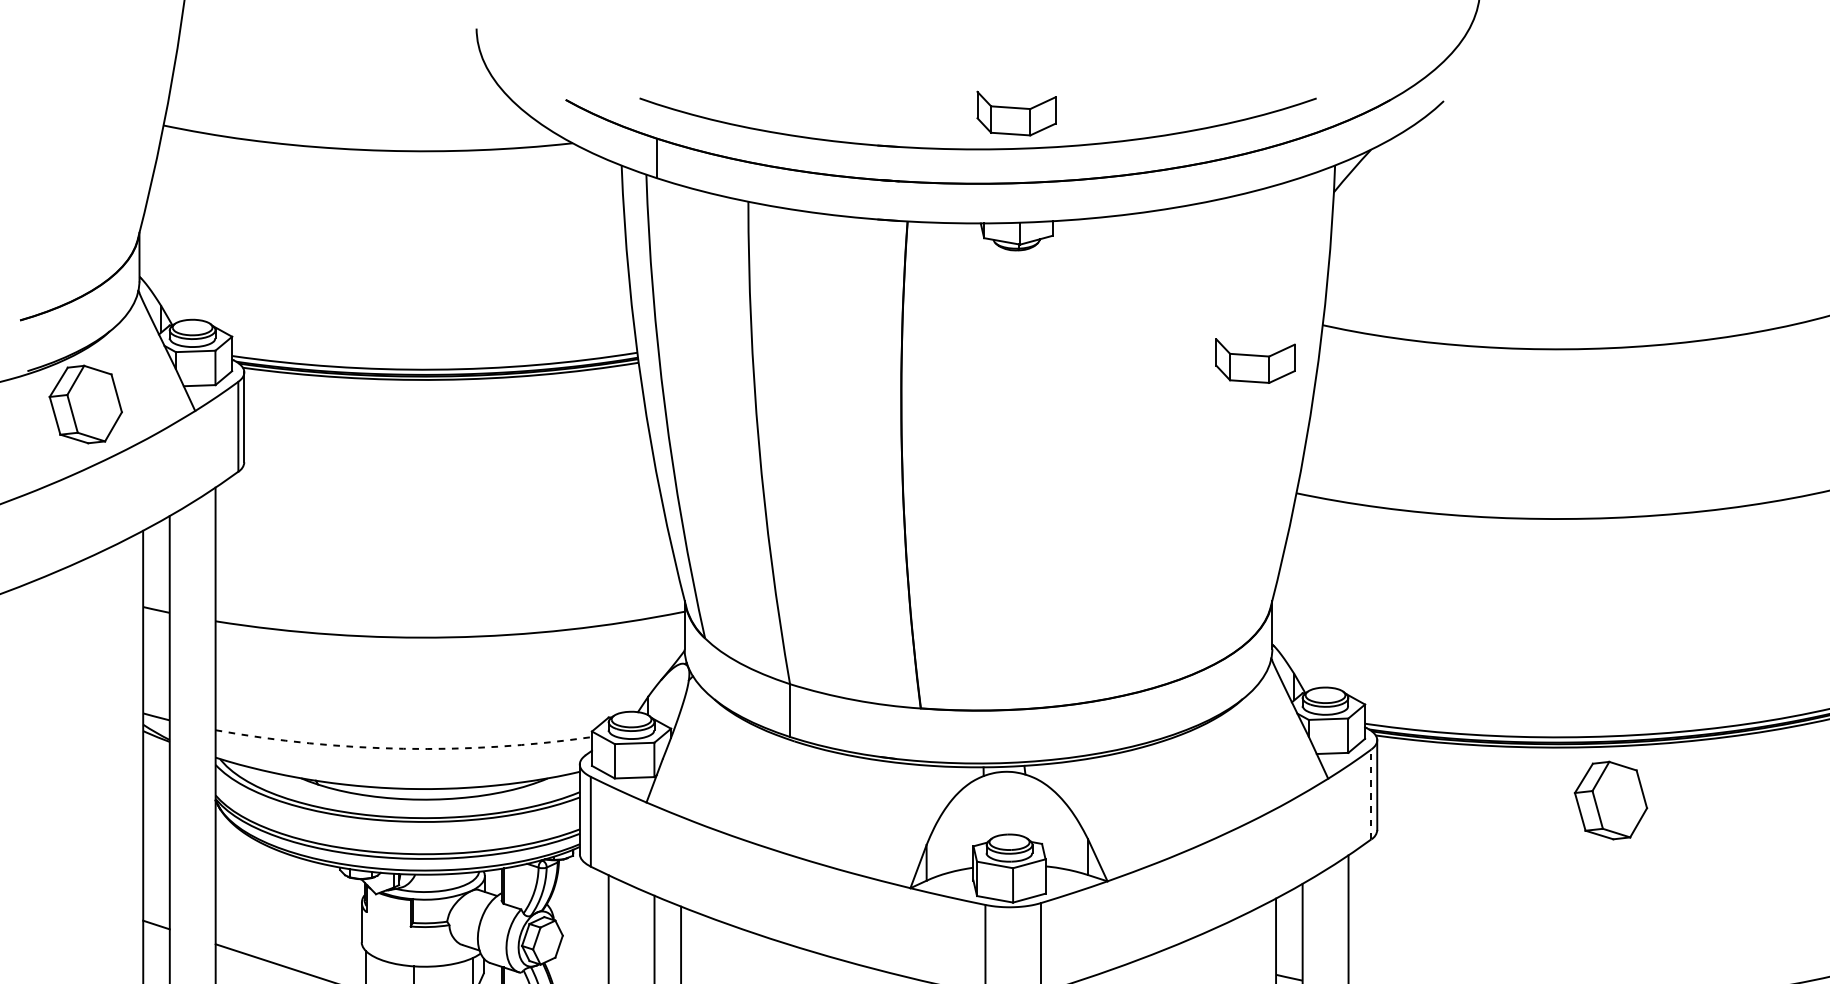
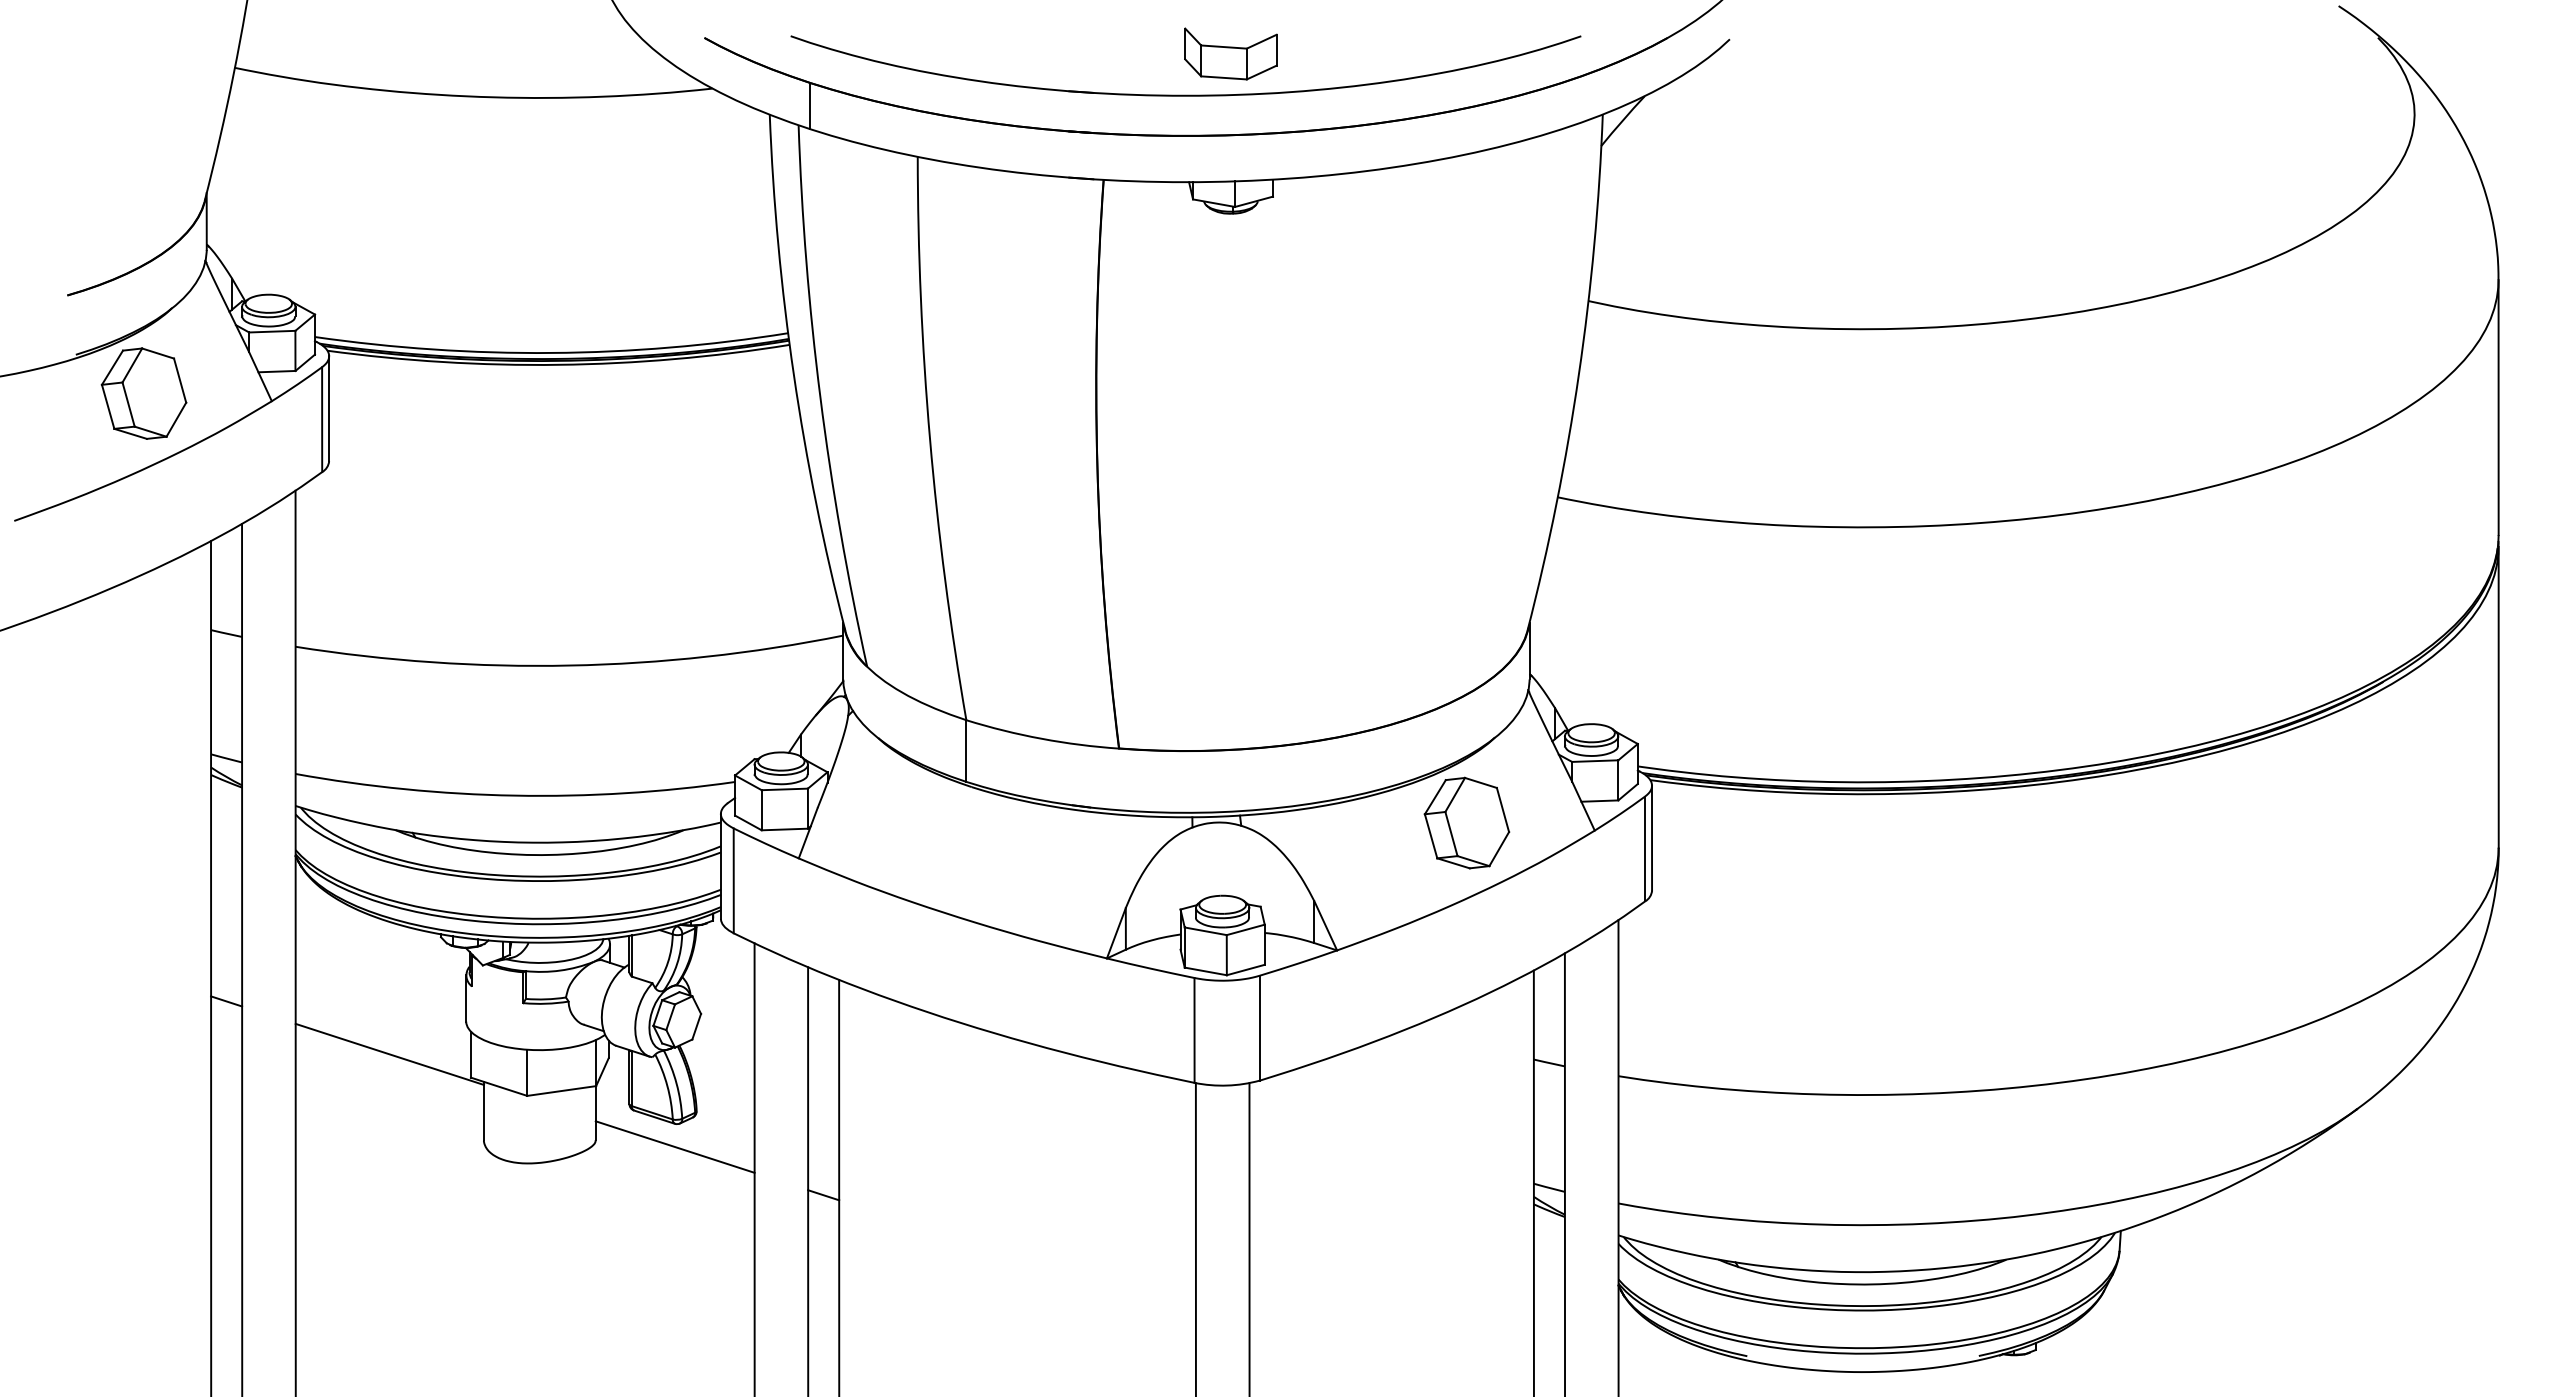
part: (1255, 360) -> (1509, 342), removed
arc: (403, 748) -> (515, 795), dashed -> solid
line: (1371, 794) -> (1645, 848), dashed -> solid
part: (1610, 800) -> (1466, 822), moved

